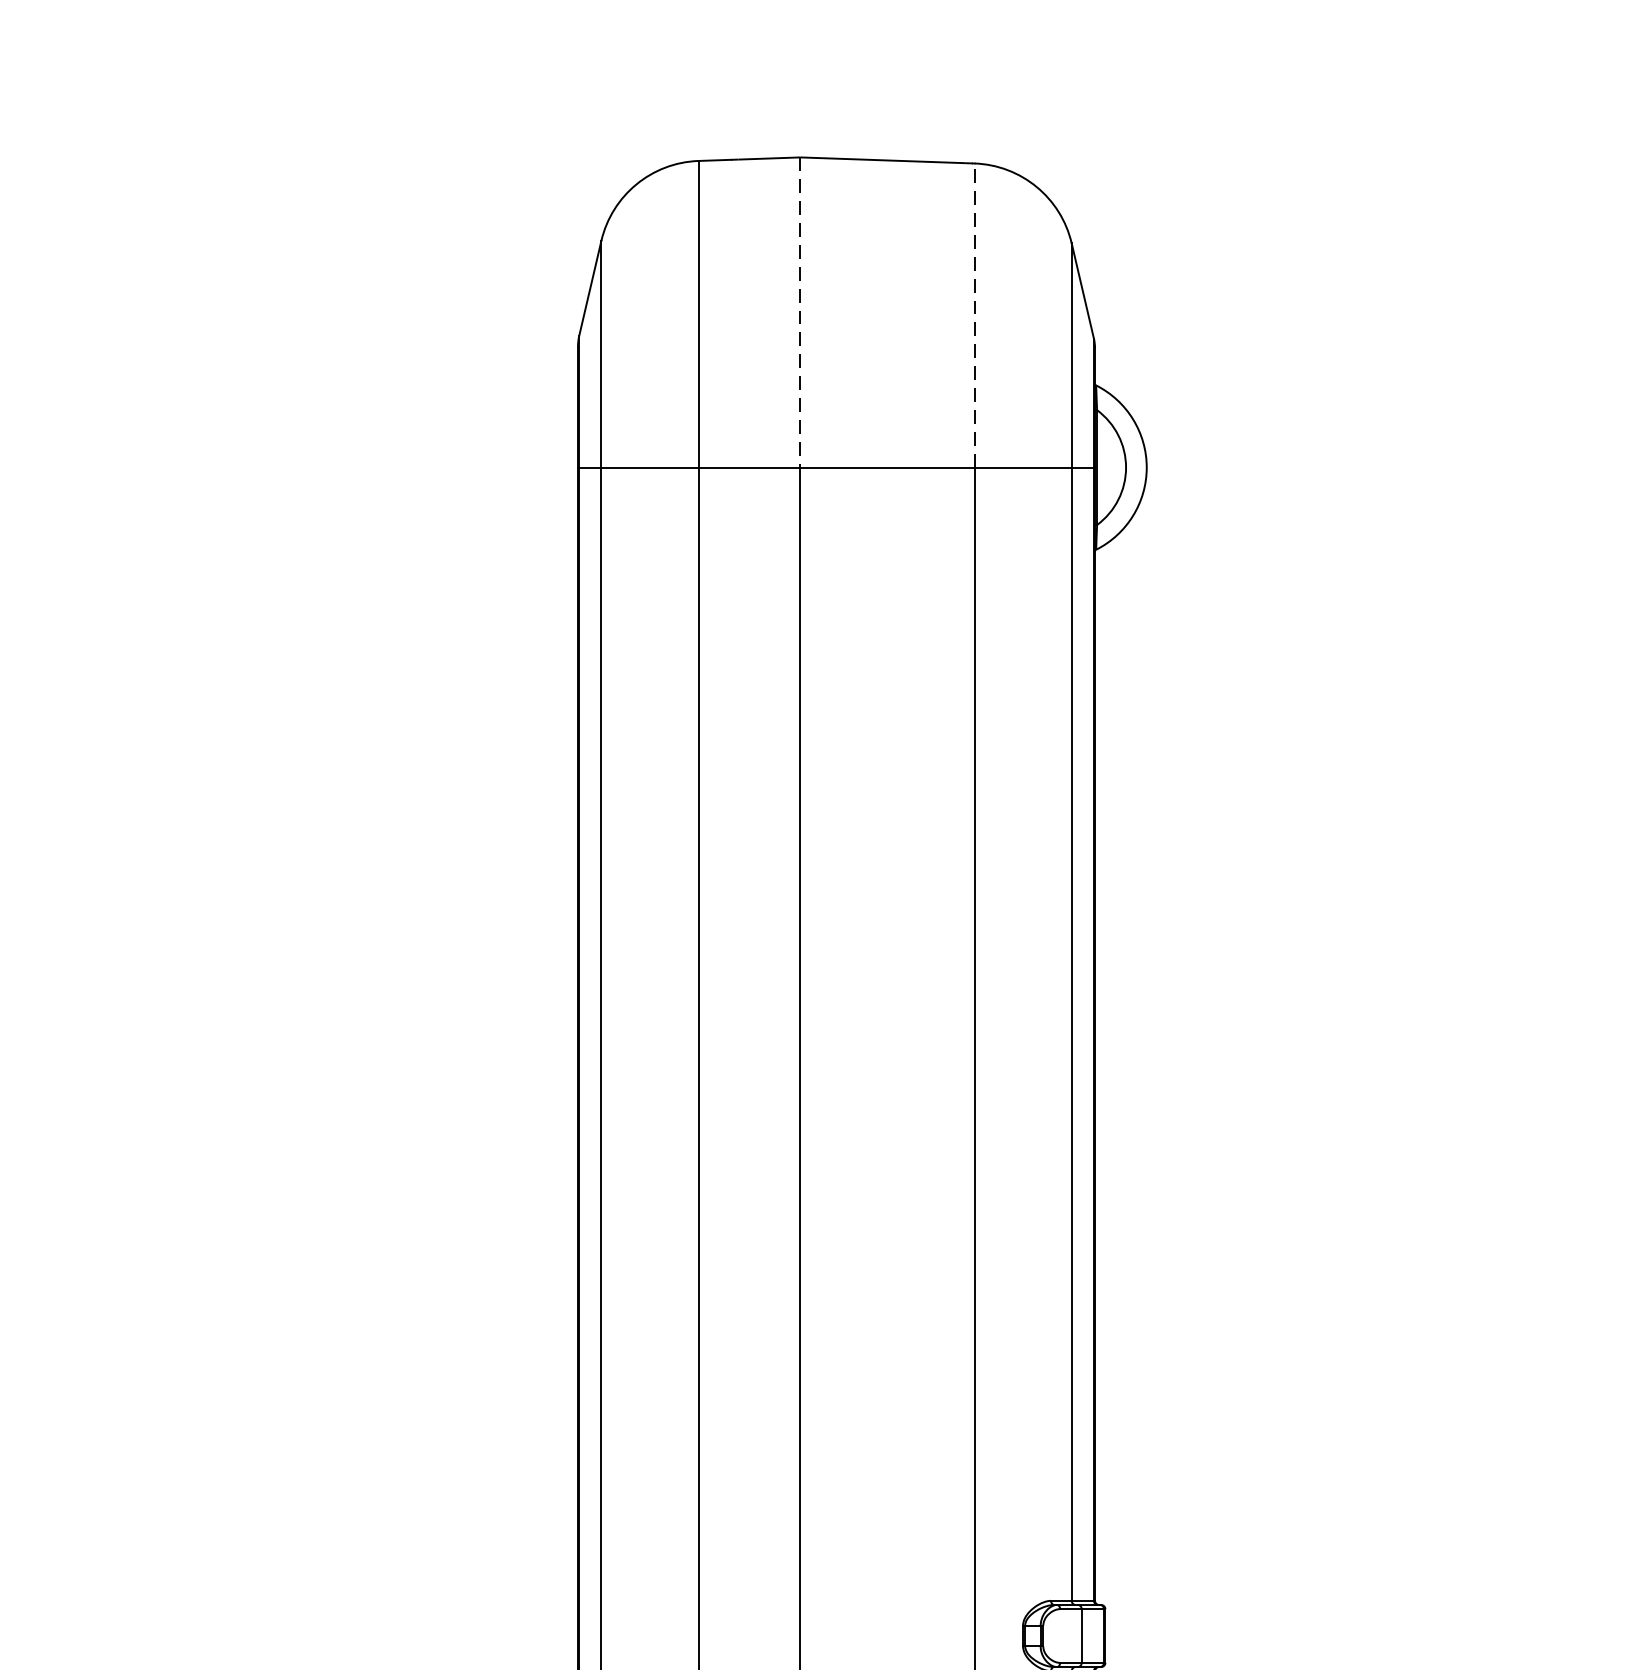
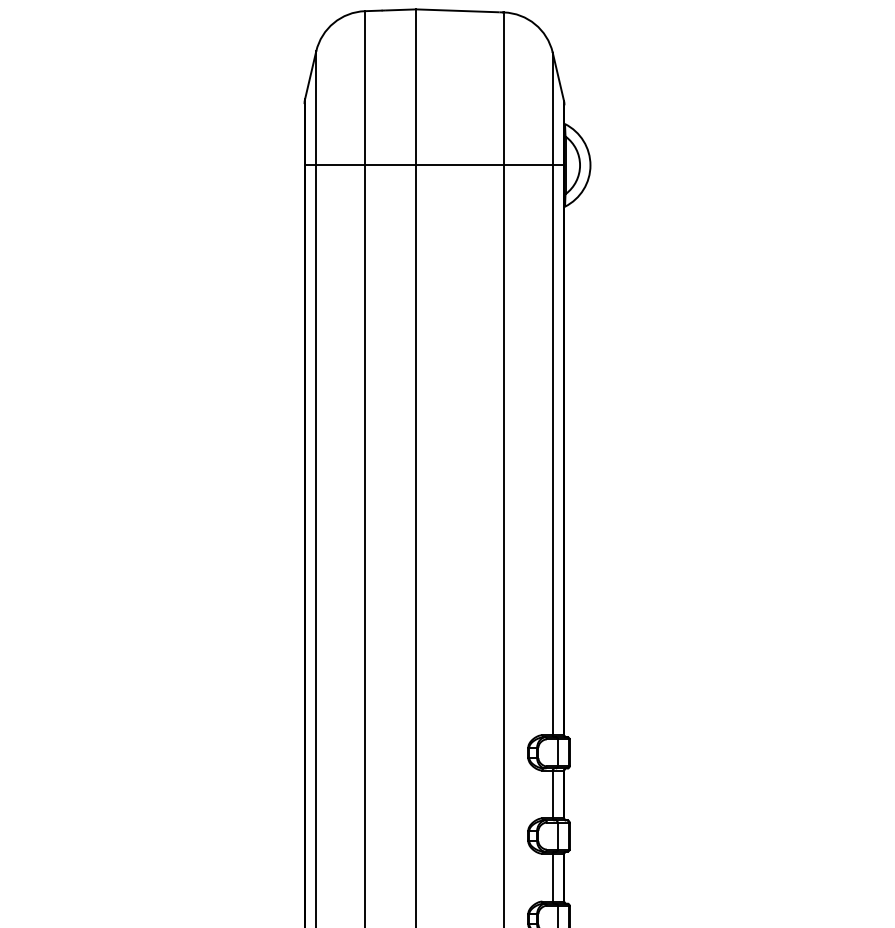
line: (800, 312) -> (416, 87), dashed -> solid
line: (973, 314) -> (503, 88), dashed -> solid

